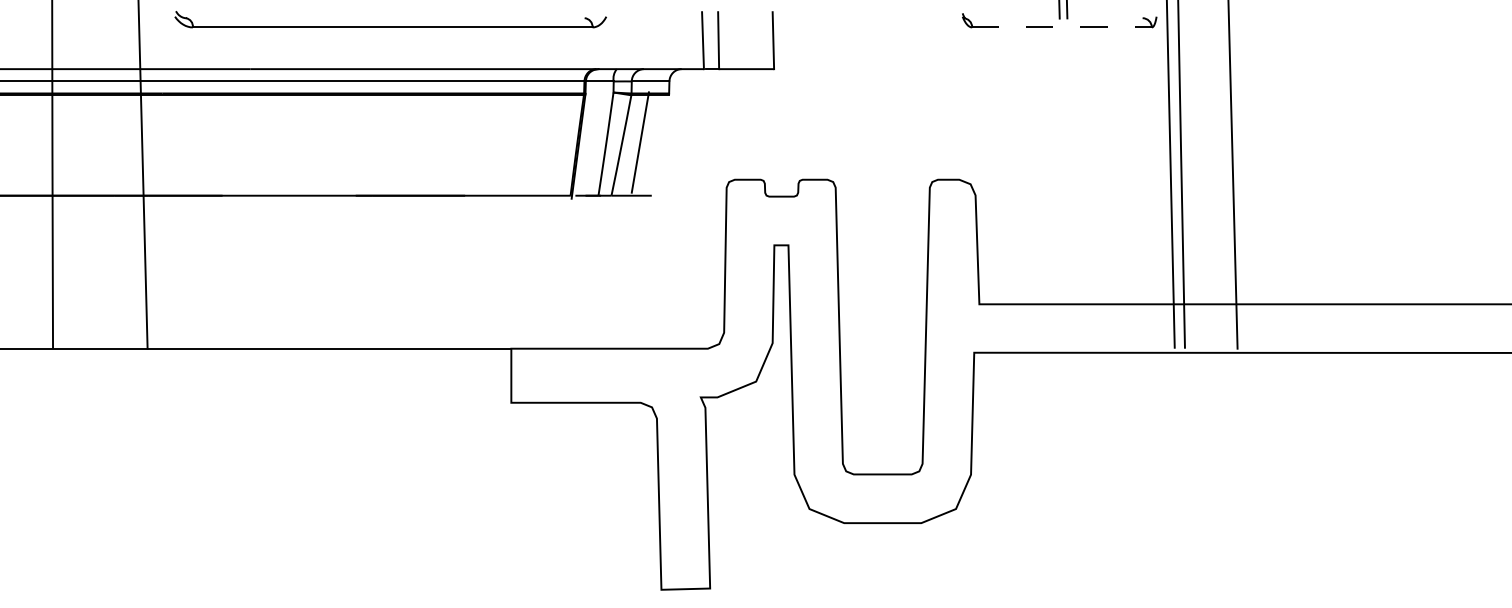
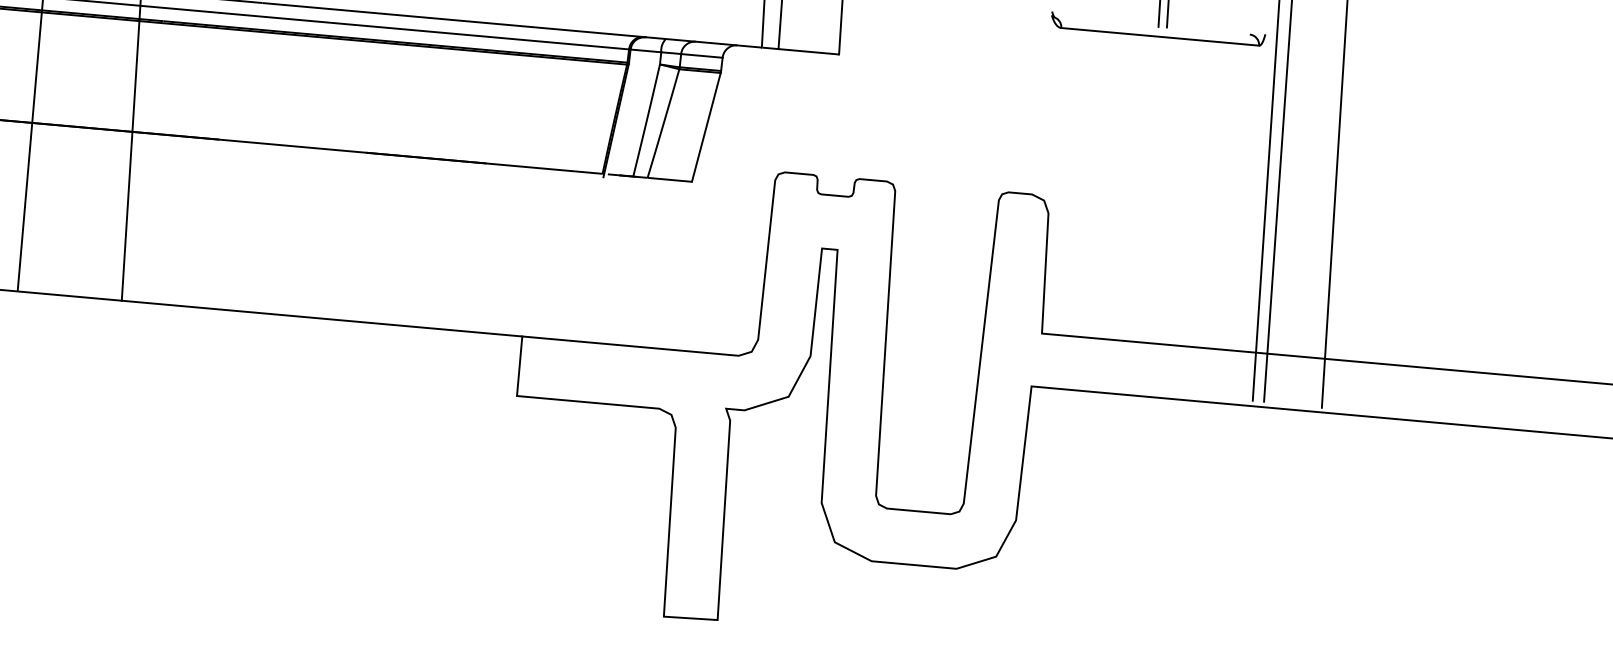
line: (1062, 27) -> (1160, 36), dashed -> solid
line: (639, 142) -> (705, 127), moved

